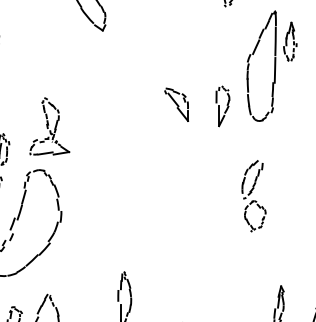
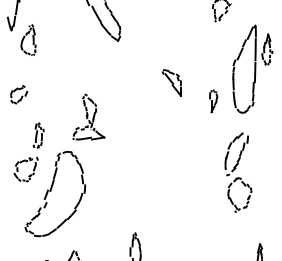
part: (176, 104) -> (171, 82), moved
part: (222, 105) -> (213, 100), size x0.7
part: (49, 125) -> (88, 116), moved
part: (254, 196) -> (238, 172), size x1.4

